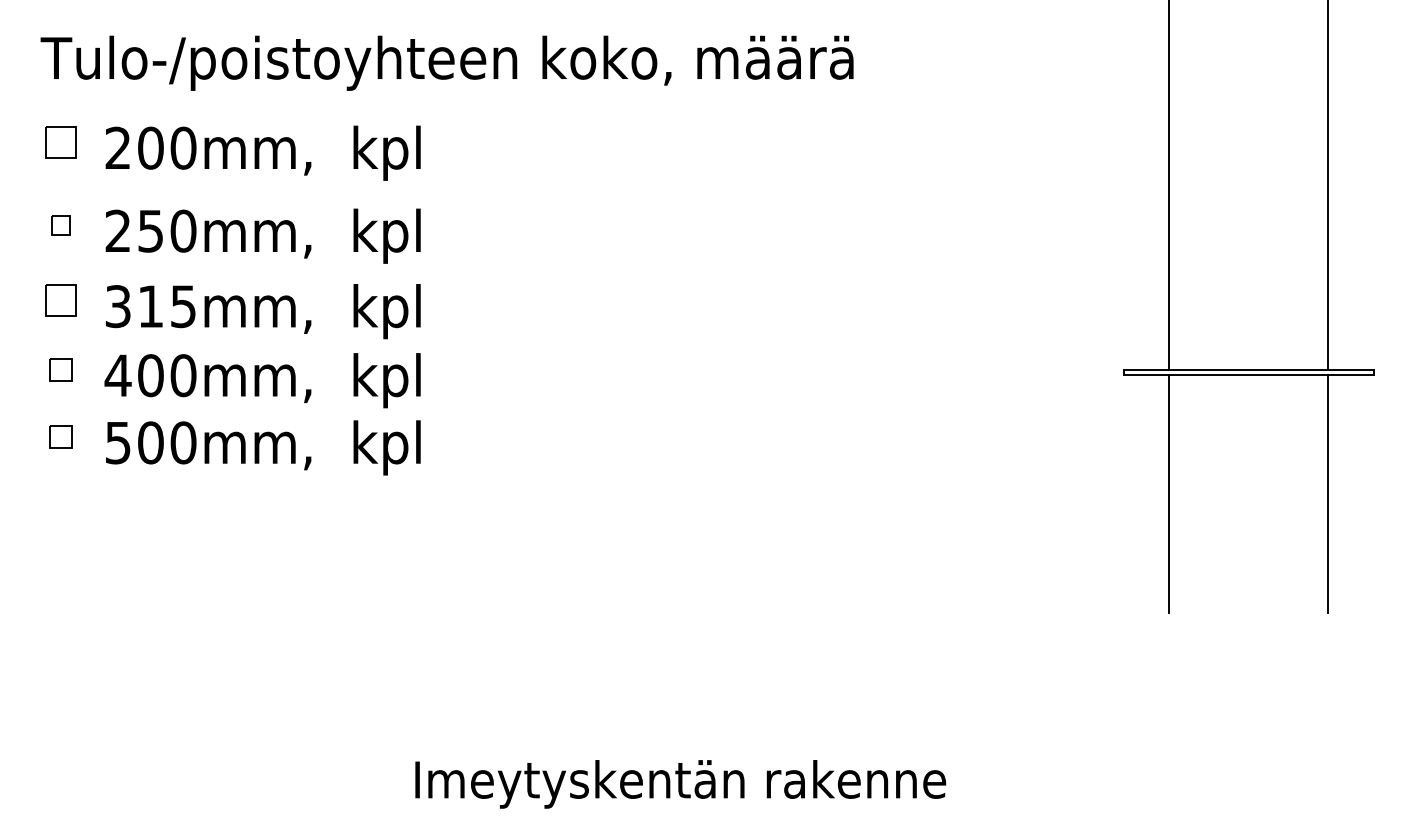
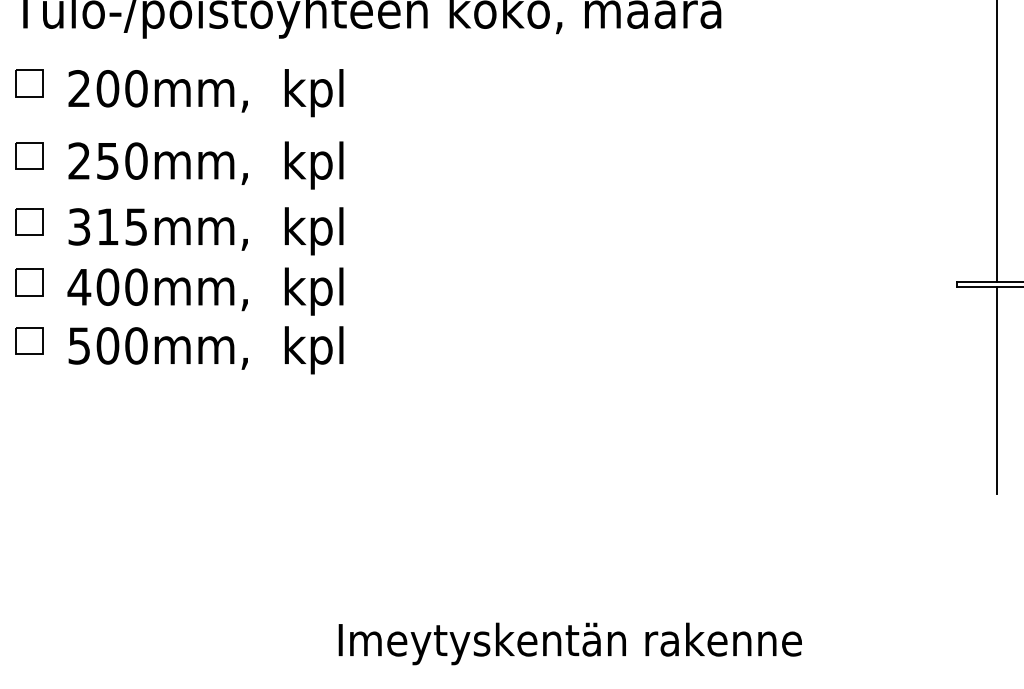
part: (60, 225) -> (29, 156), size x1.67
part: (60, 369) -> (29, 281), size x1.43
part: (60, 436) -> (29, 340), size x1.43

